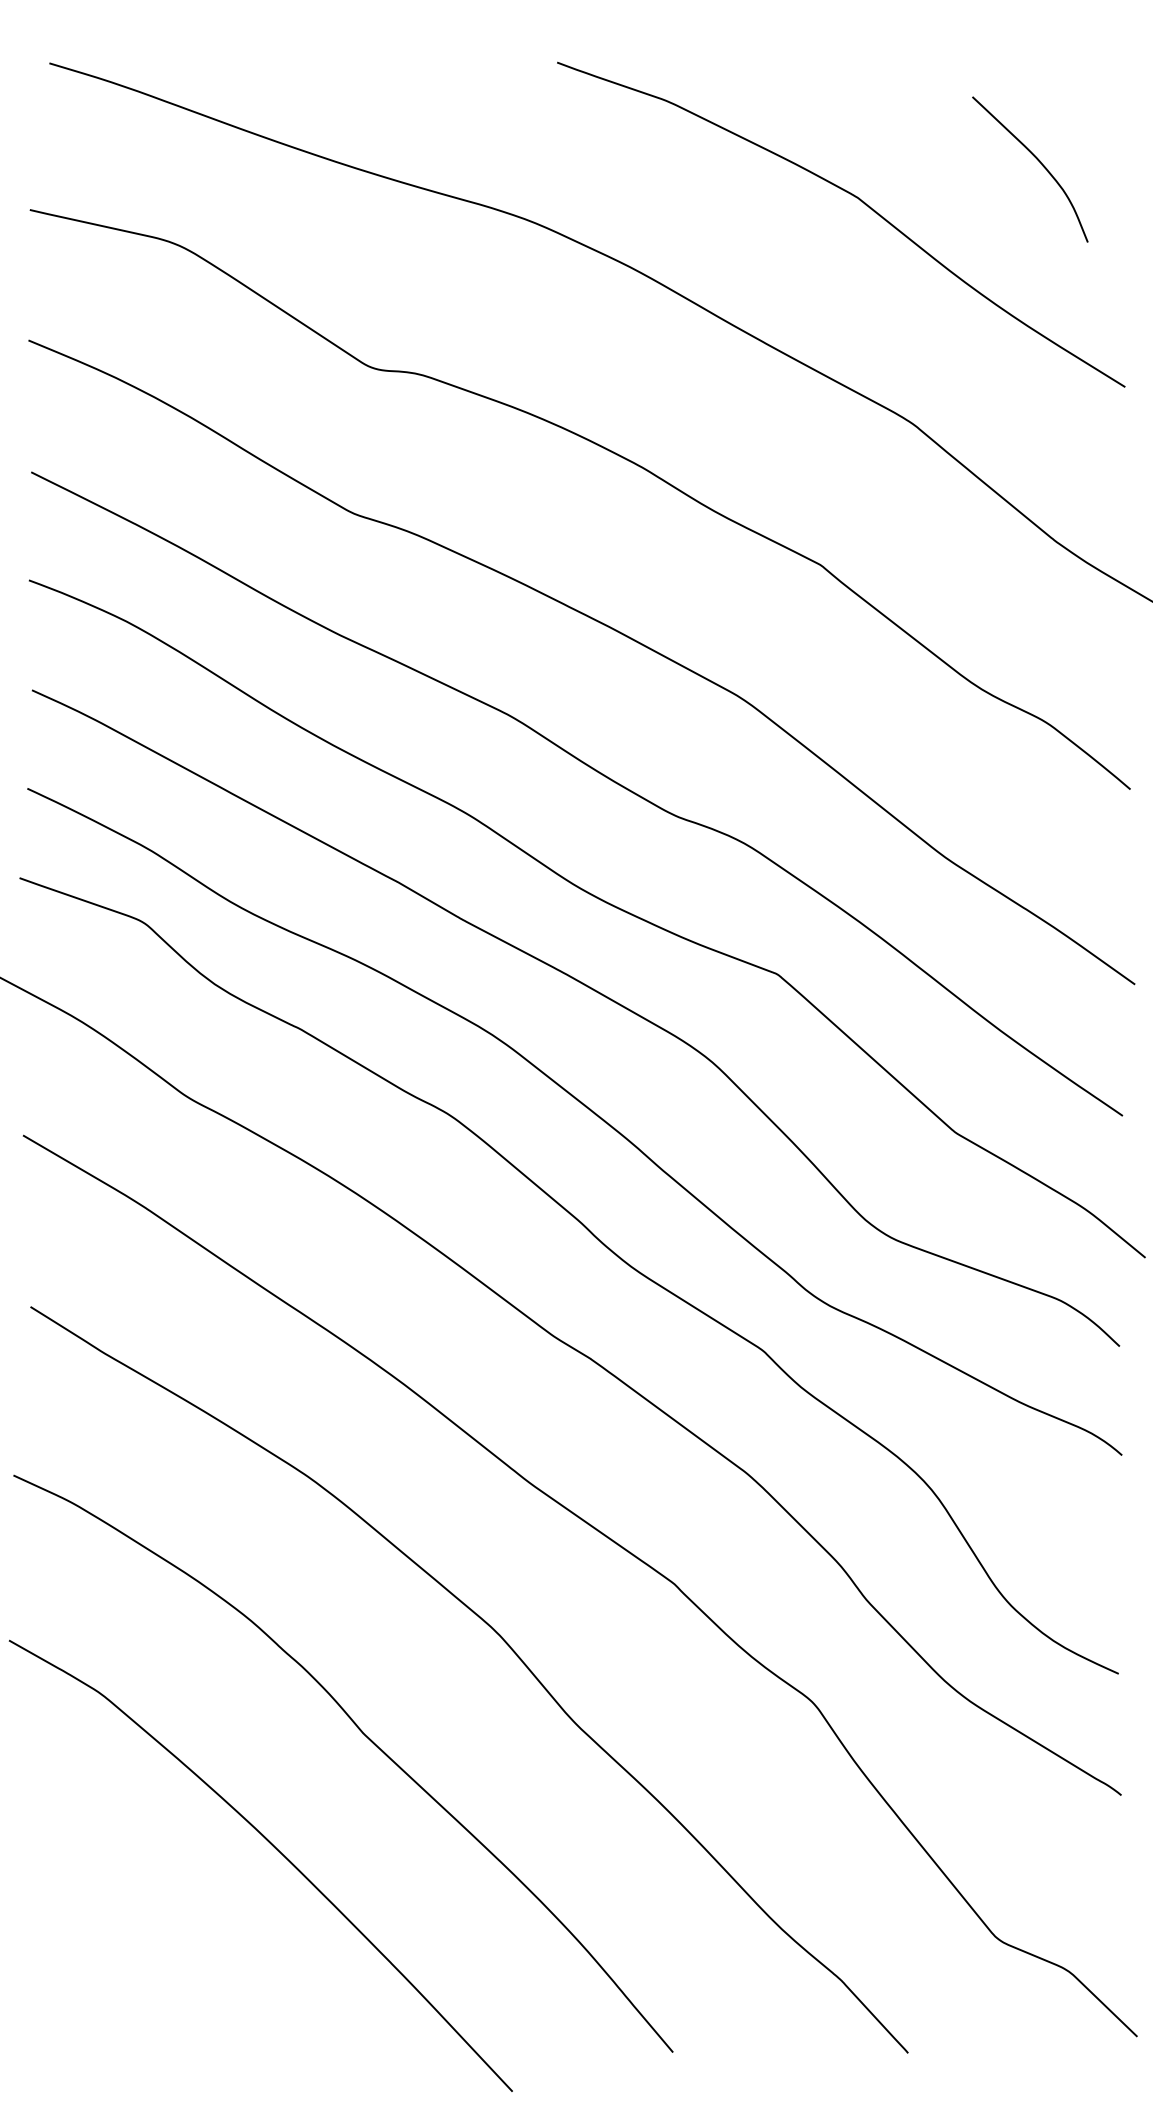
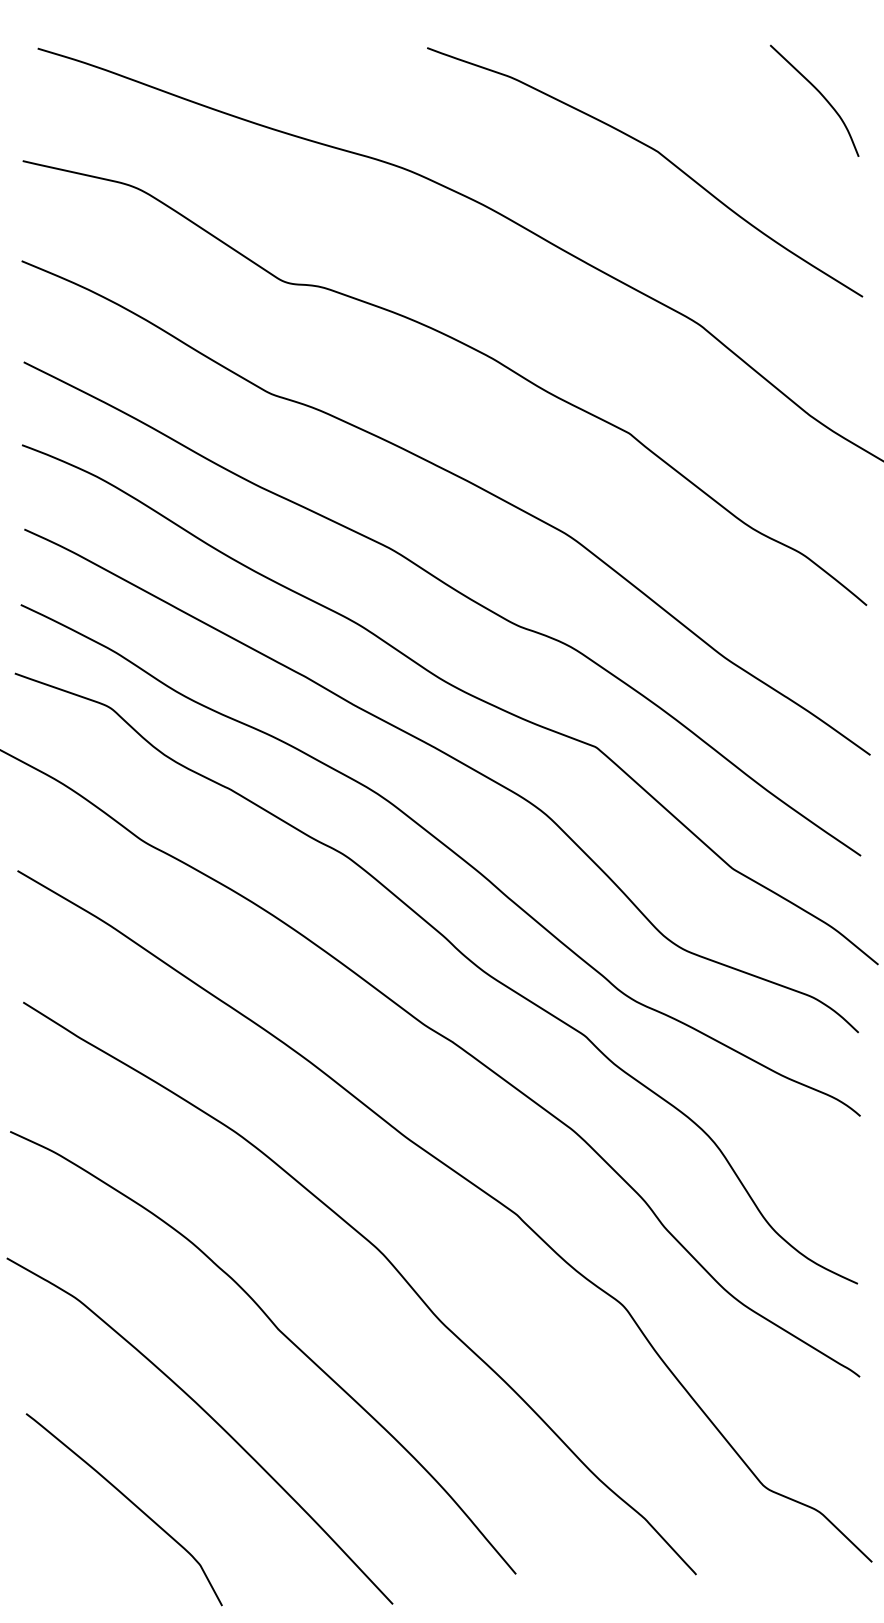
curve: (1038, 161) -> (820, 94), moved
curve: (171, 1959) -> (131, 1502), added

